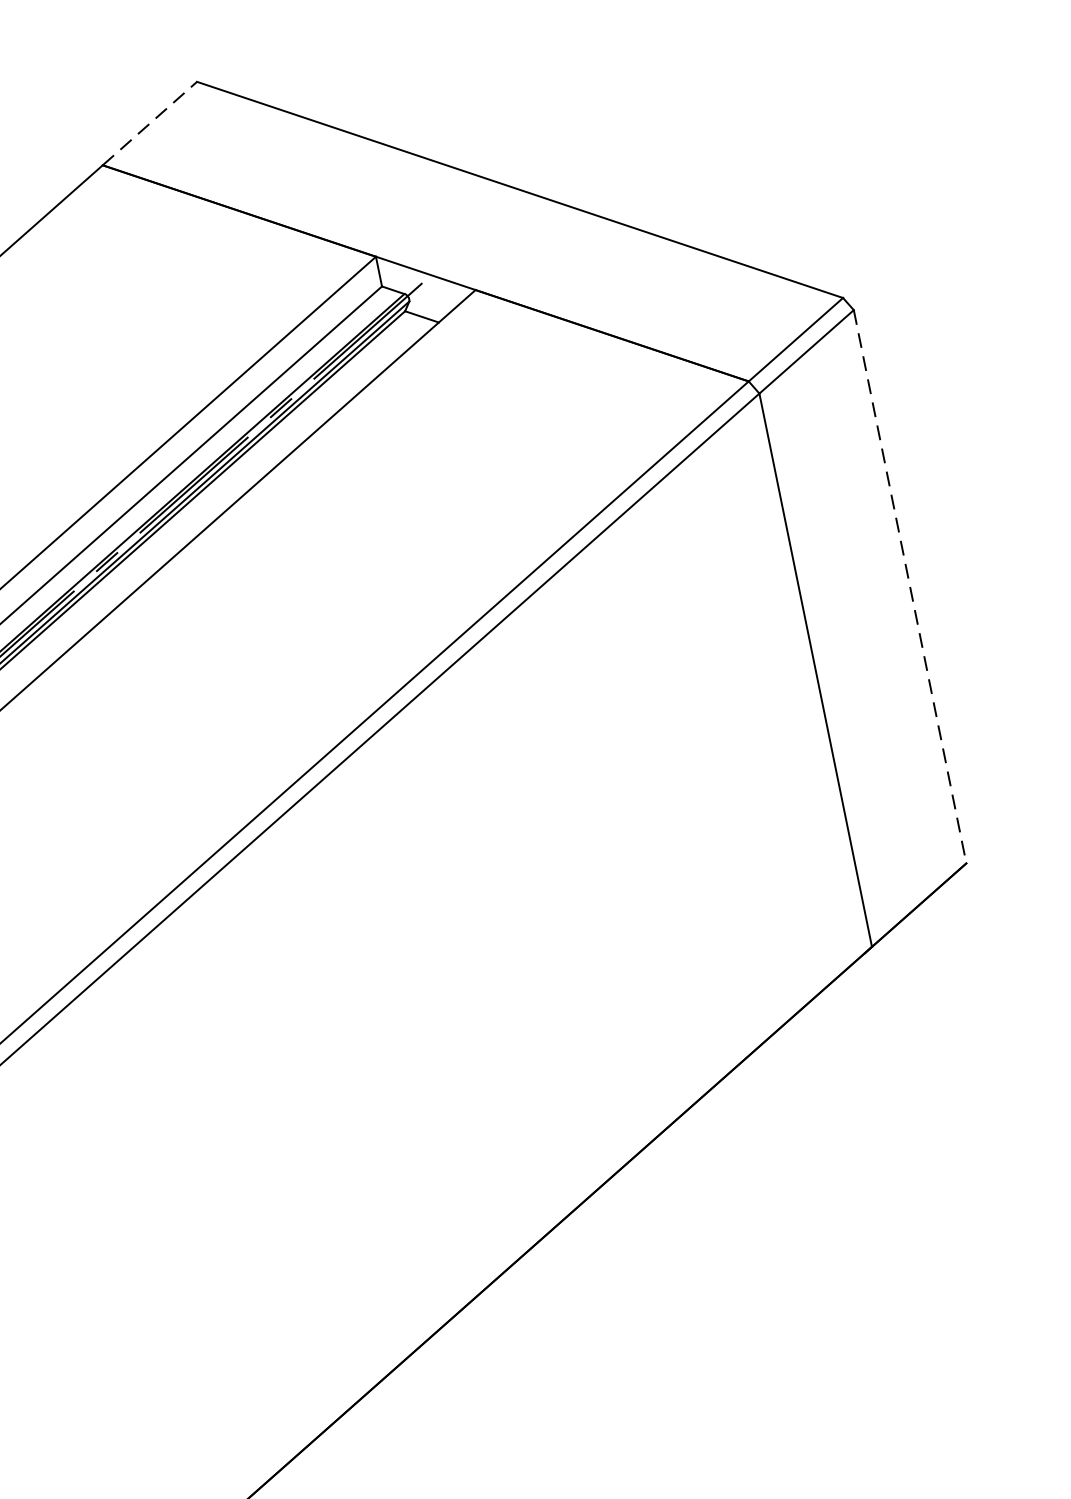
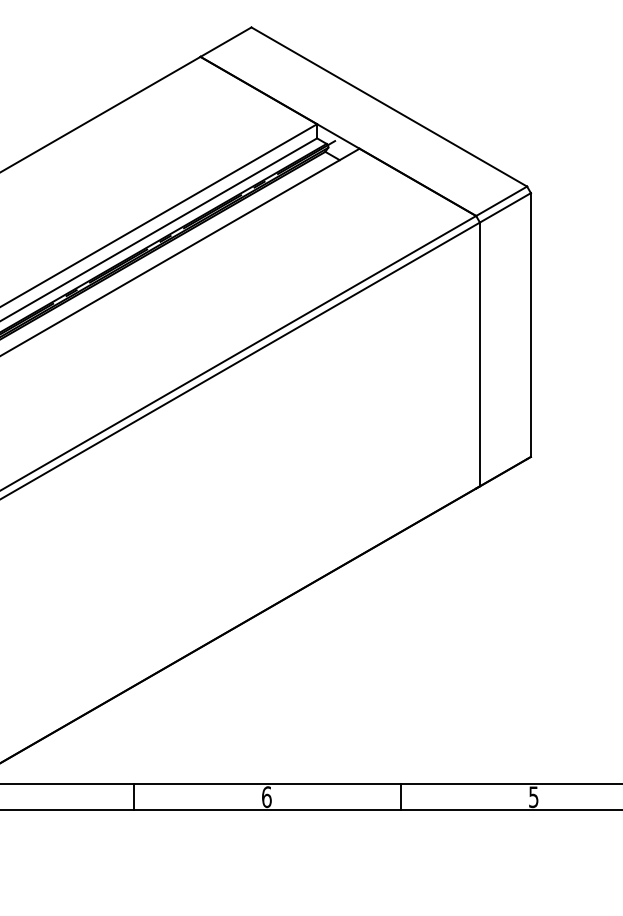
line: (150, 121) -> (226, 41), dashed -> solid
line: (909, 587) -> (530, 325), dashed -> solid

